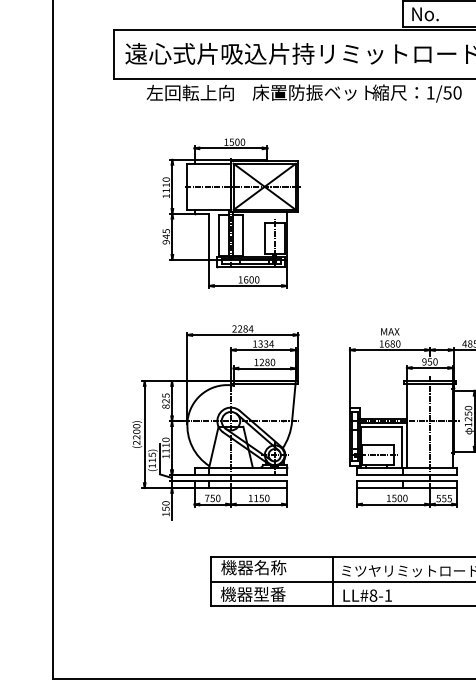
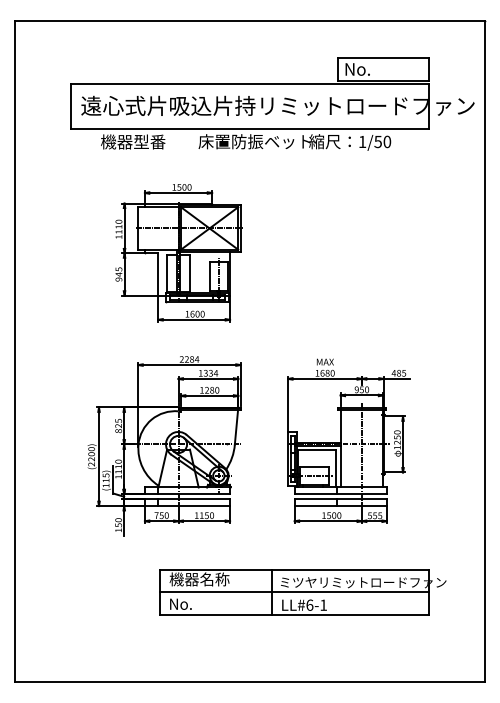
text: (190, 92) -> (141, 141), 左回転上向 -> 機器型番
text: (252, 594) -> (198, 604), 機器型番 -> No.
text: (373, 594) -> (309, 604), LL#8-1 -> LL#6-1

